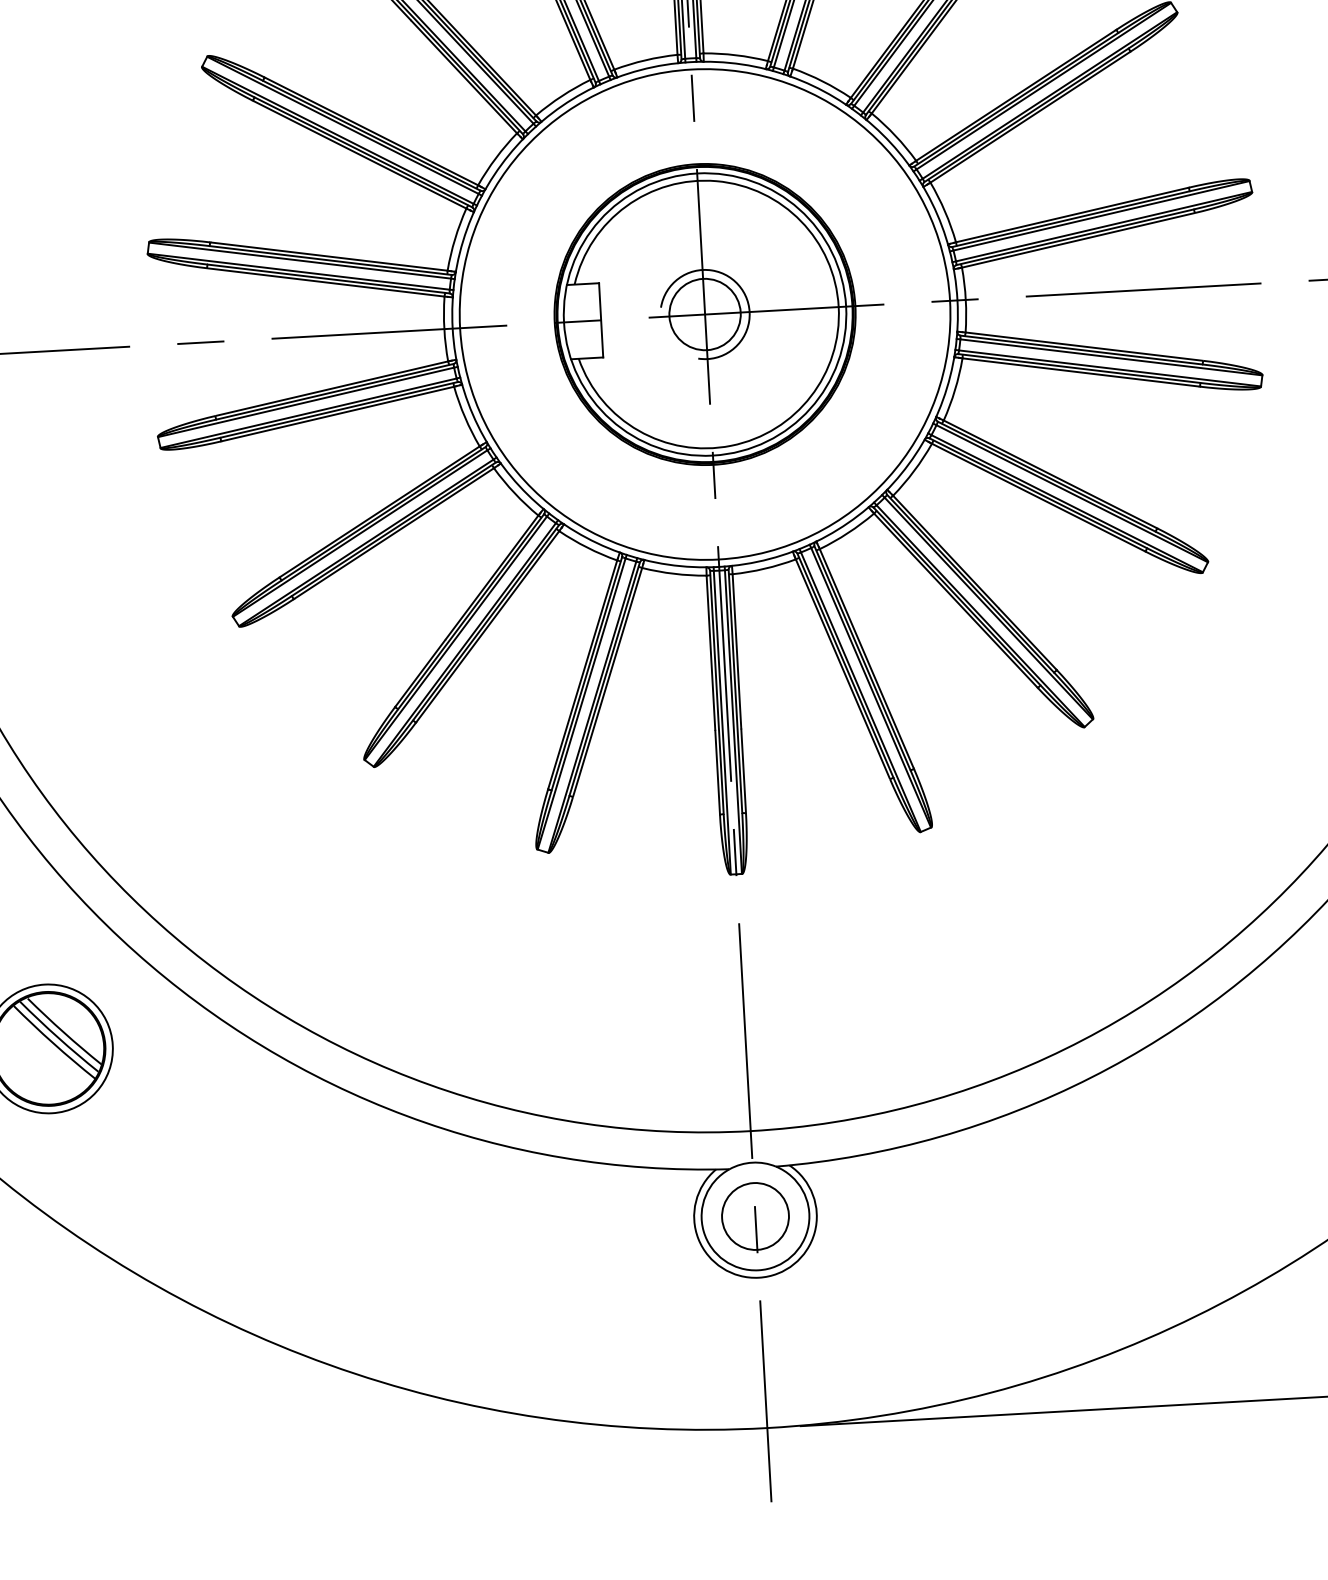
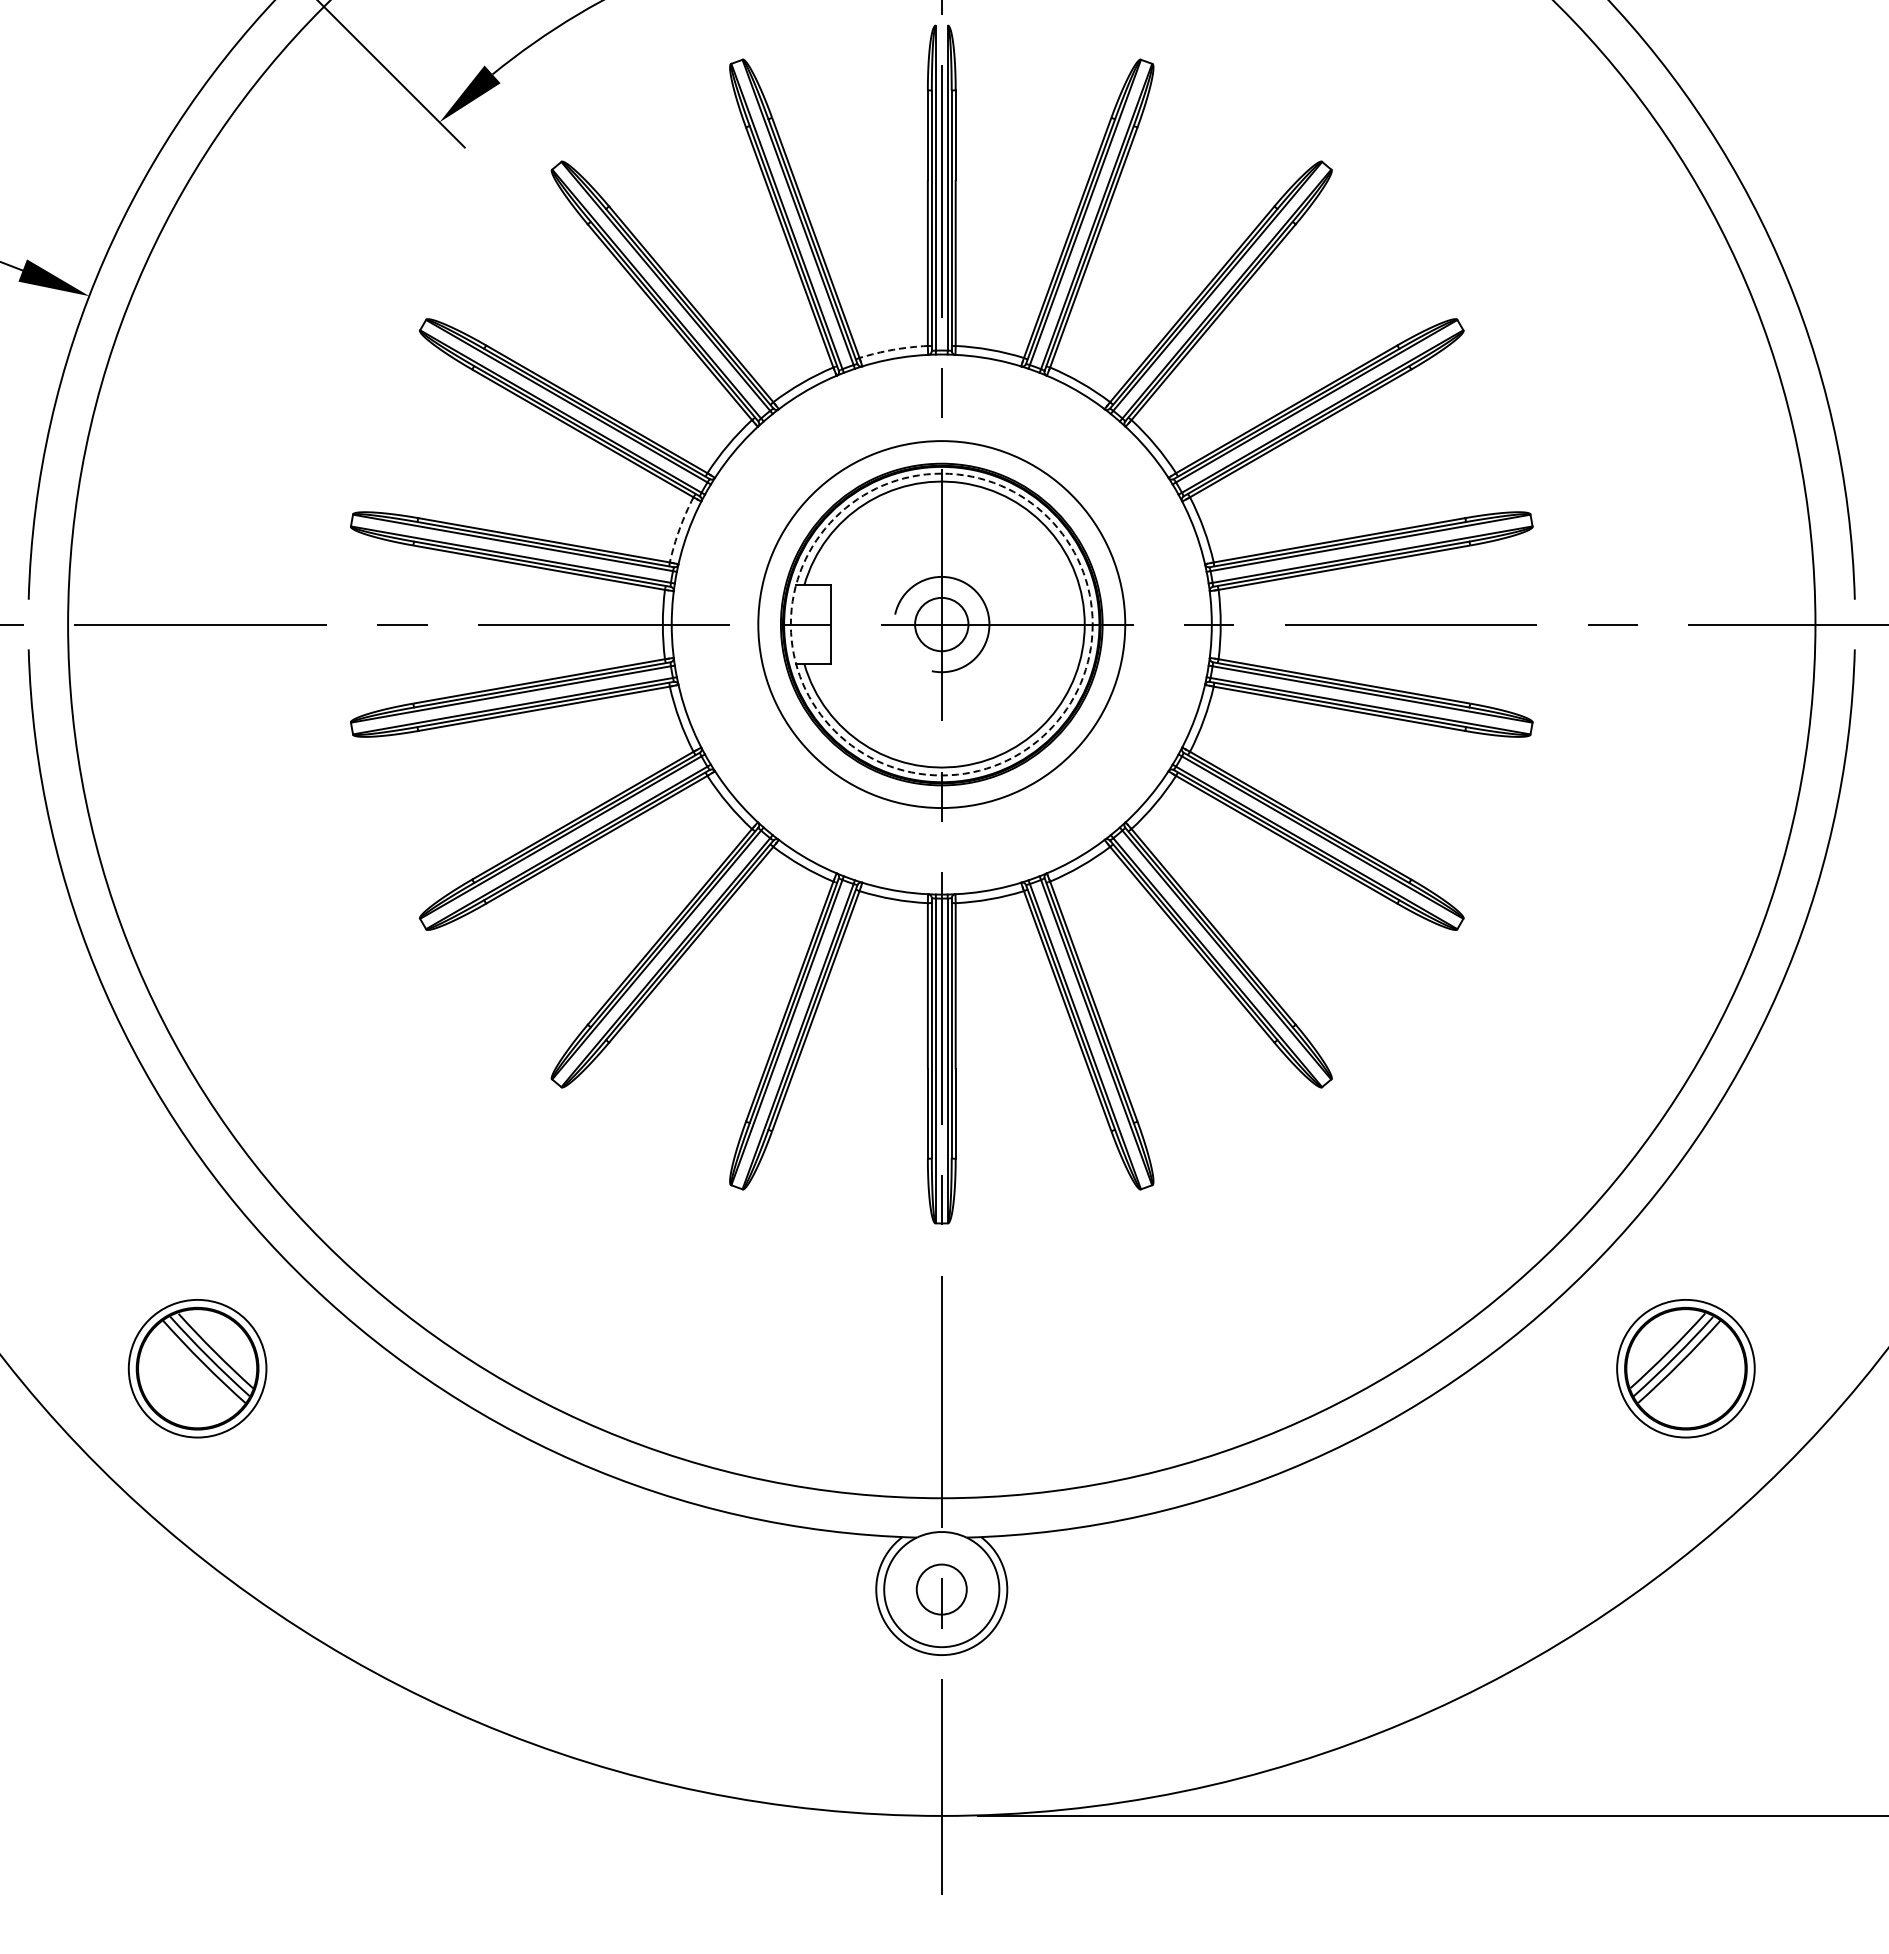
arc: (645, 59) -> (893, 349), solid -> dashed
arc: (454, 239) -> (679, 529), solid -> dashed
circle: (704, 314) -> (941, 624), size x0.7
circle: (704, 314) -> (941, 624), size x0.7
circle: (704, 314) -> (941, 624), solid -> dashed
circle: (755, 1216) -> (941, 1589), size x0.7

